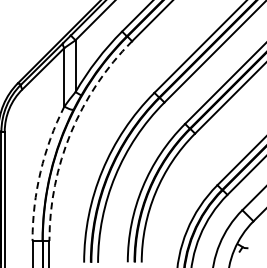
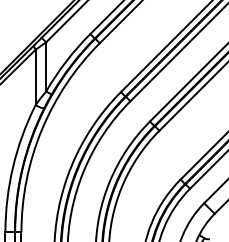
arc: (70, 132) -> (41, 129), dashed -> solid
arc: (40, 171) -> (12, 166), dashed -> solid

